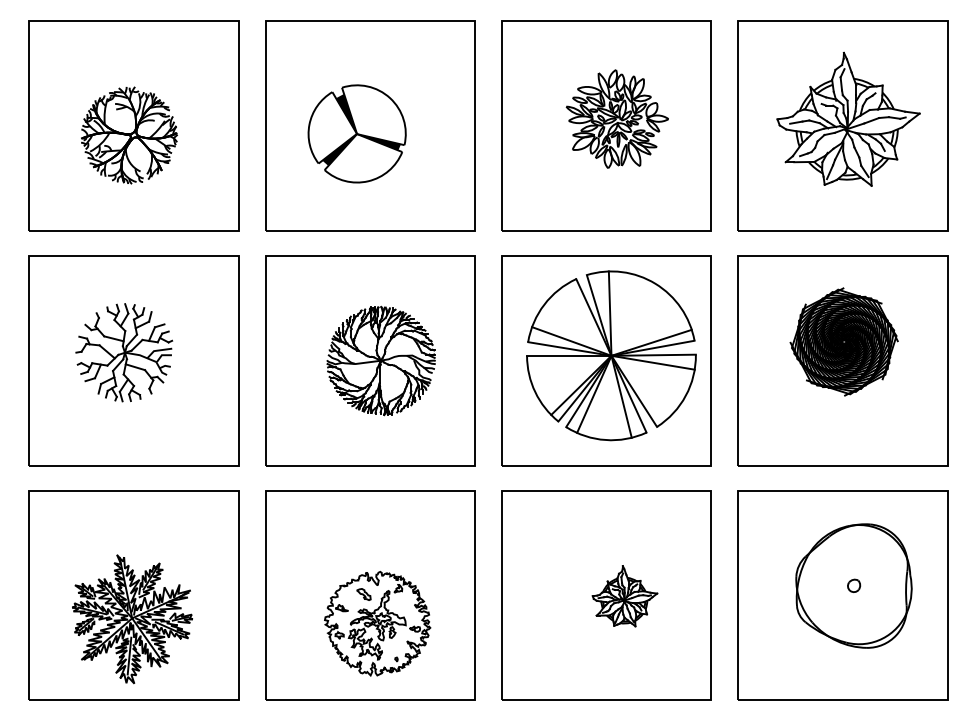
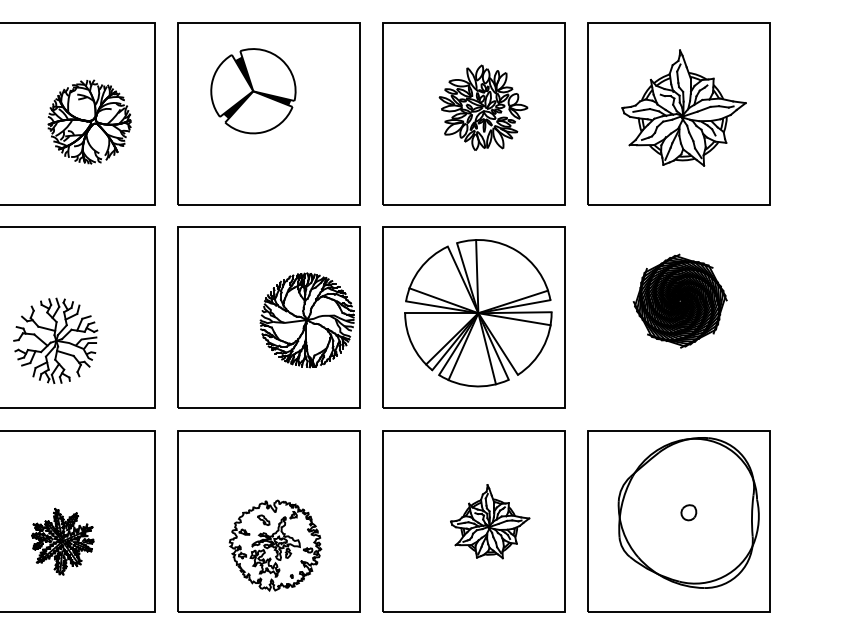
part: (356, 133) -> (252, 90), moved
part: (129, 135) -> (89, 122), moved
part: (124, 352) -> (55, 340), moved
part: (380, 360) -> (306, 319), moved
part: (842, 360) -> (678, 317), removed
part: (853, 585) -> (688, 512), size x1.4
part: (624, 596) -> (489, 521), size x1.4
part: (132, 619) -> (62, 541), size x0.6

